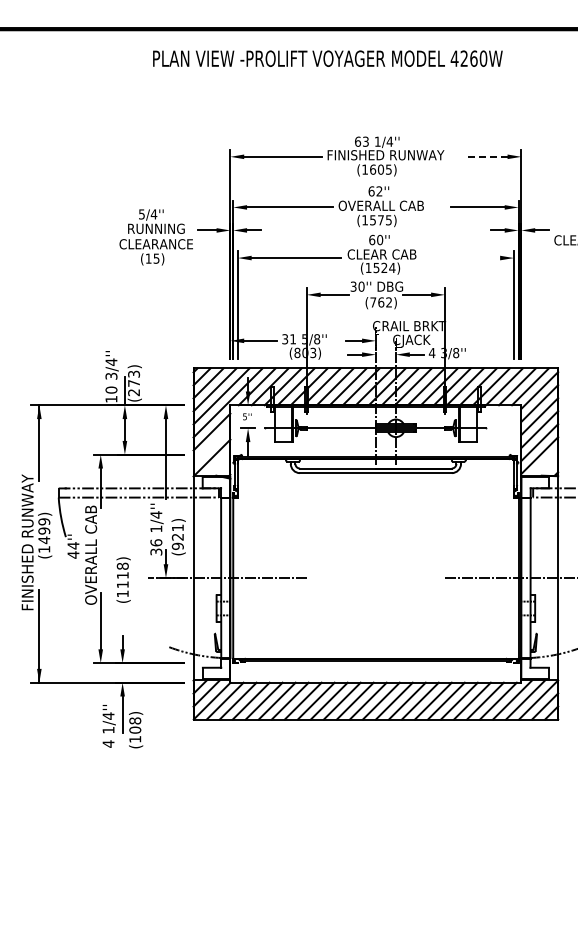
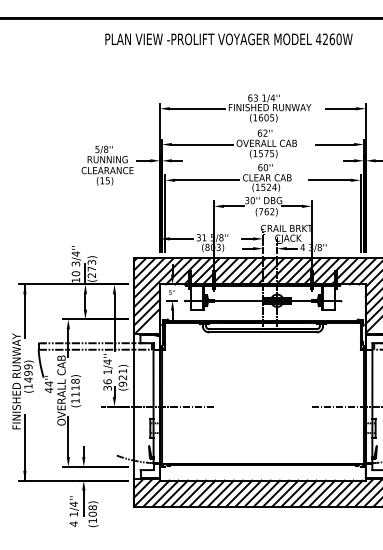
line: (485, 156) -> (340, 108), dashed -> solid
text: (153, 214) -> (105, 149), 5/4'' -> 5/8''
line: (470, 258) -> (329, 180), added
line: (211, 444) -> (146, 312), added
text: (123, 579) -> (75, 390), moved

